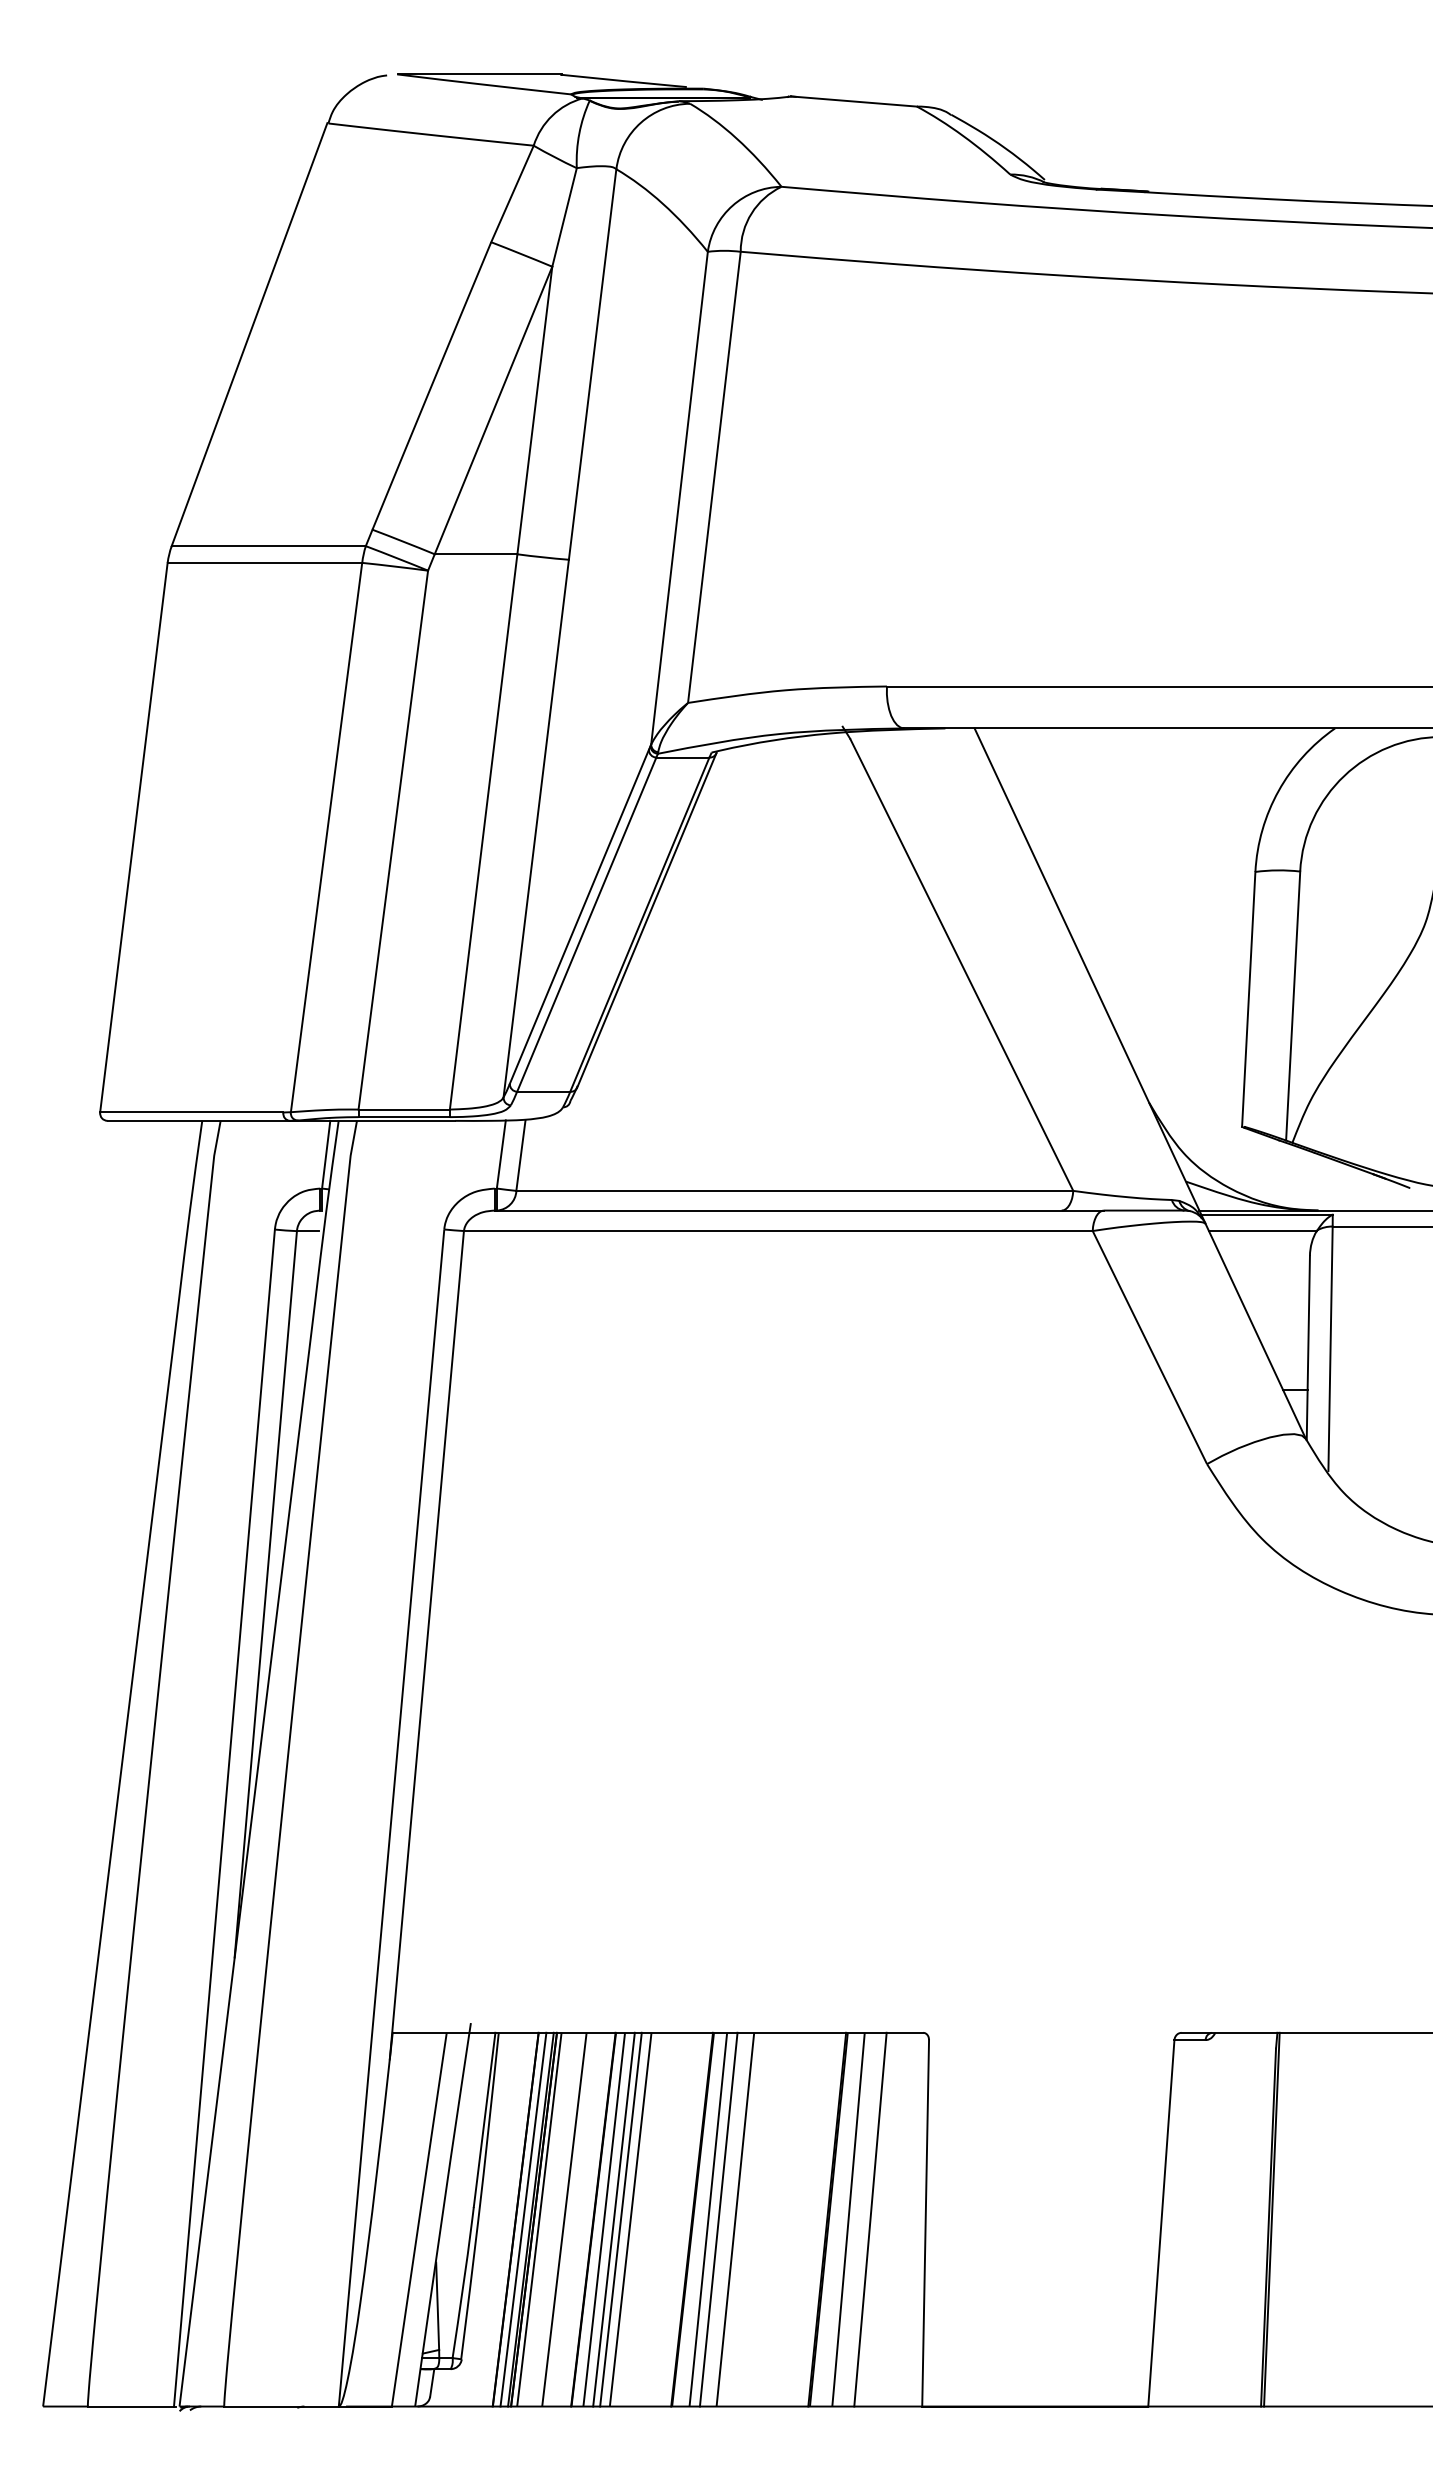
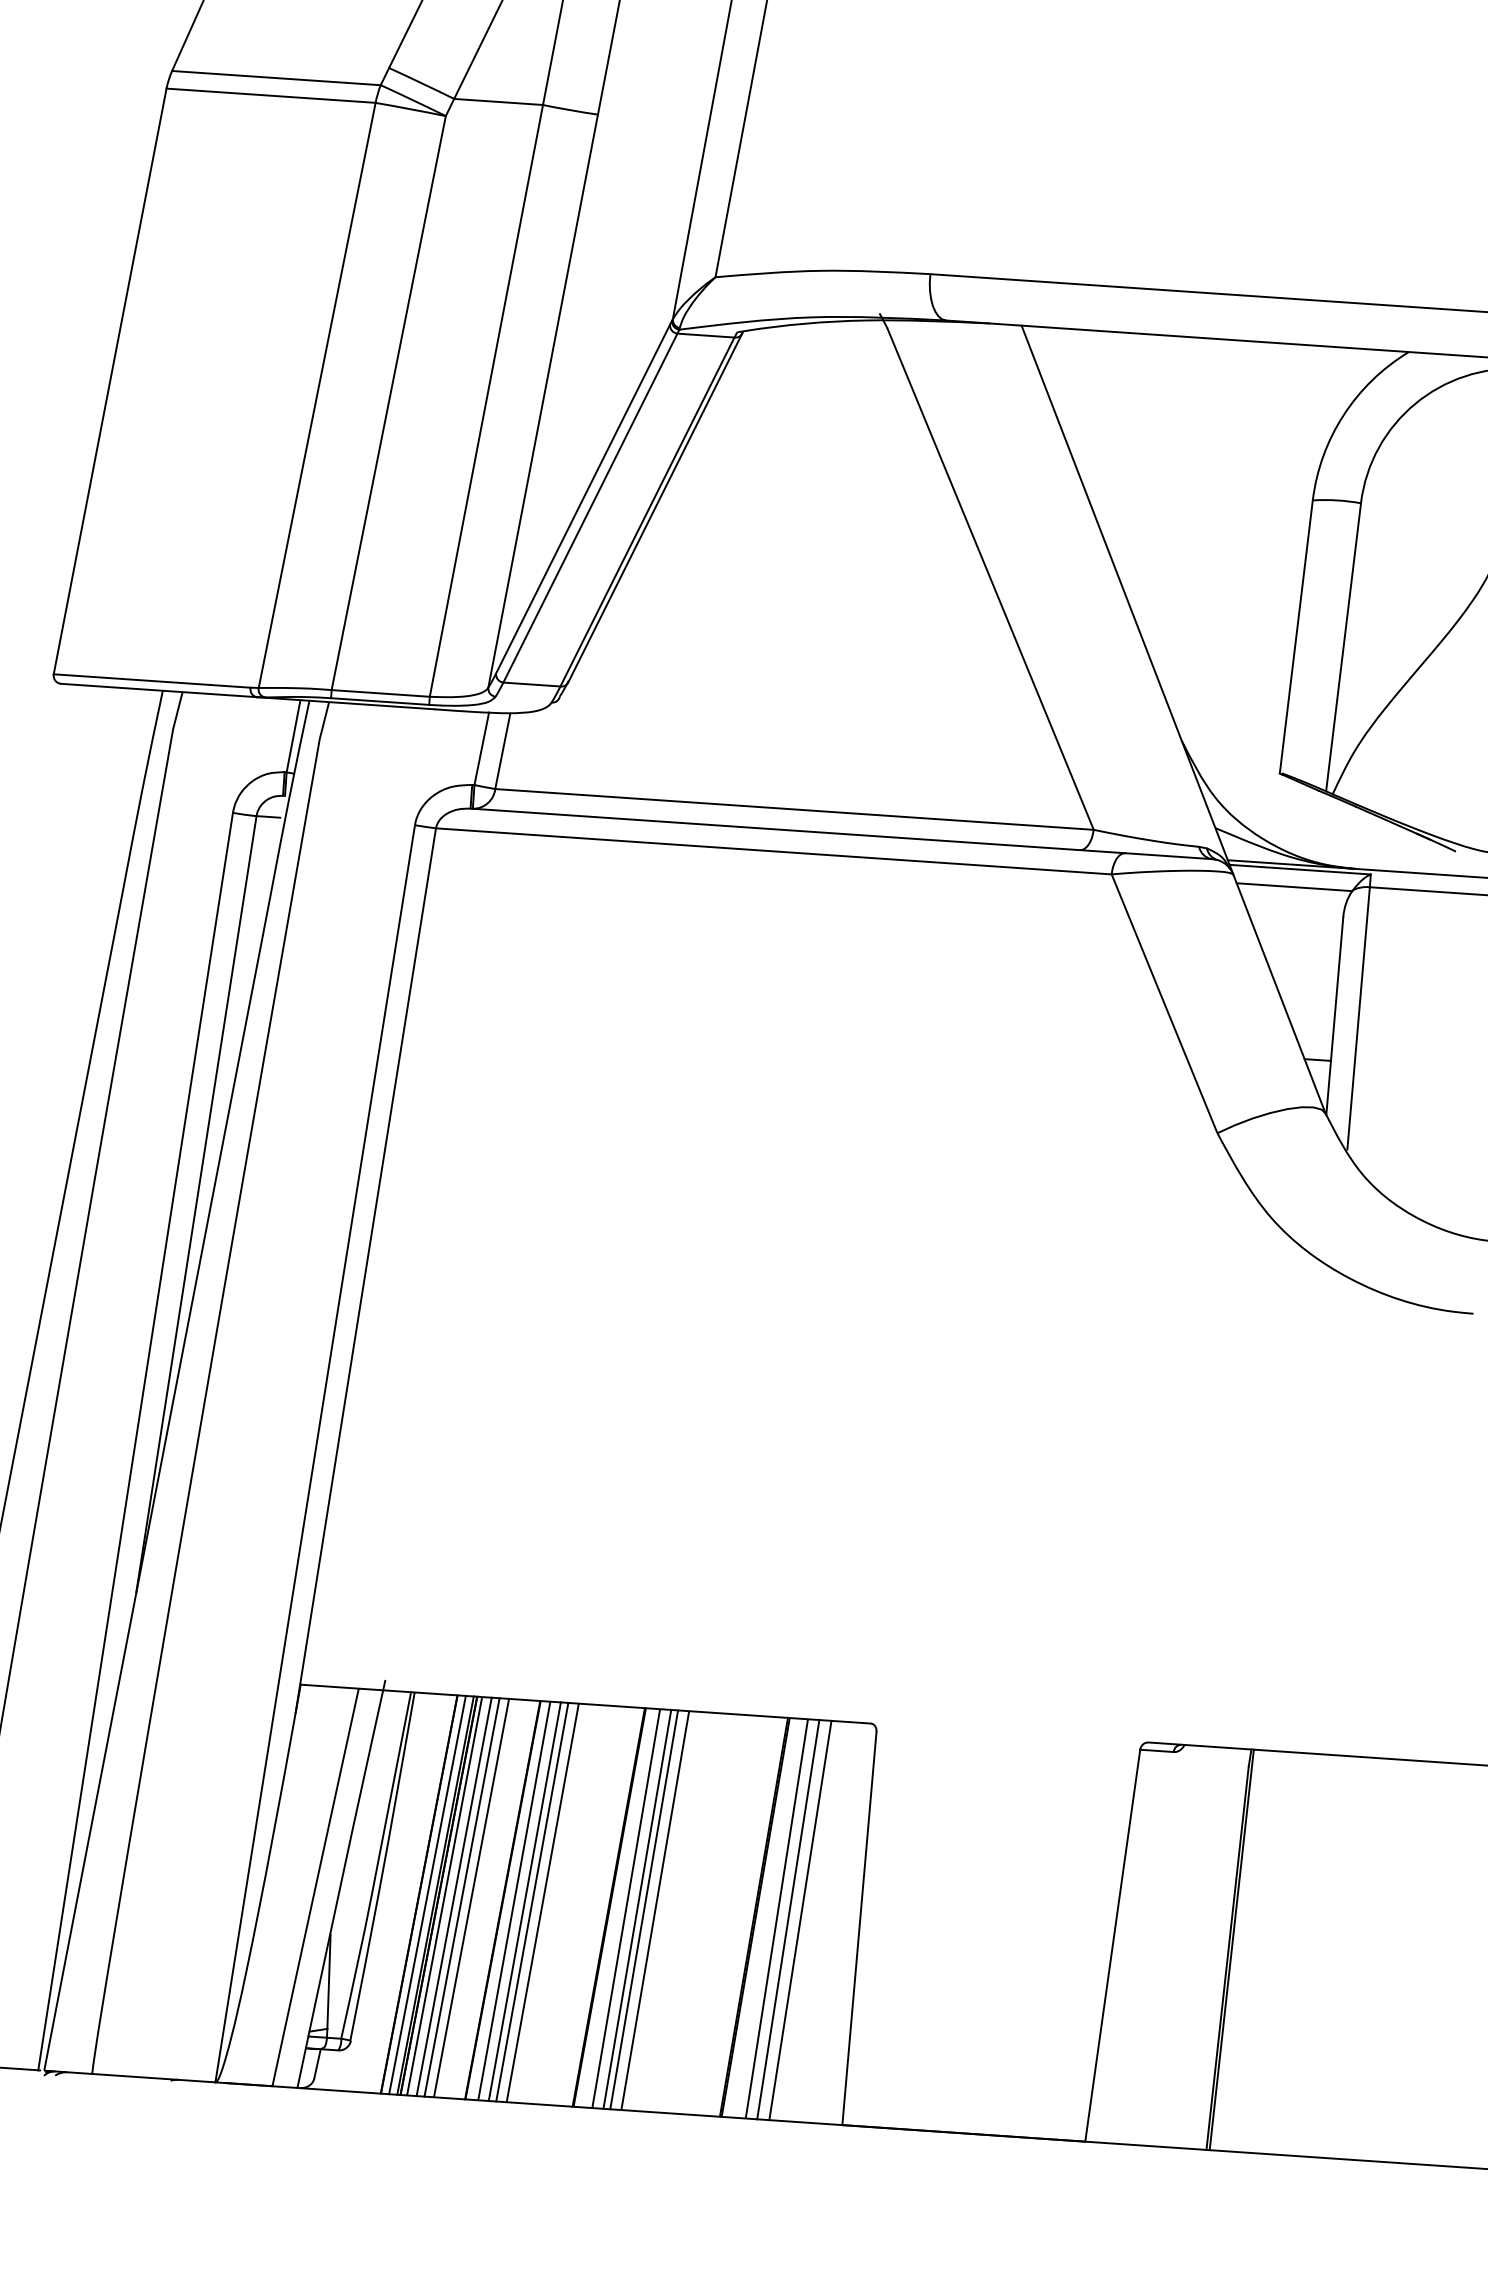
line: (548, 2219) -> (454, 1896), added
line: (555, 2219) -> (461, 1897), added
line: (724, 2219) -> (643, 1909), added
line: (859, 2219) -> (788, 1919), added

